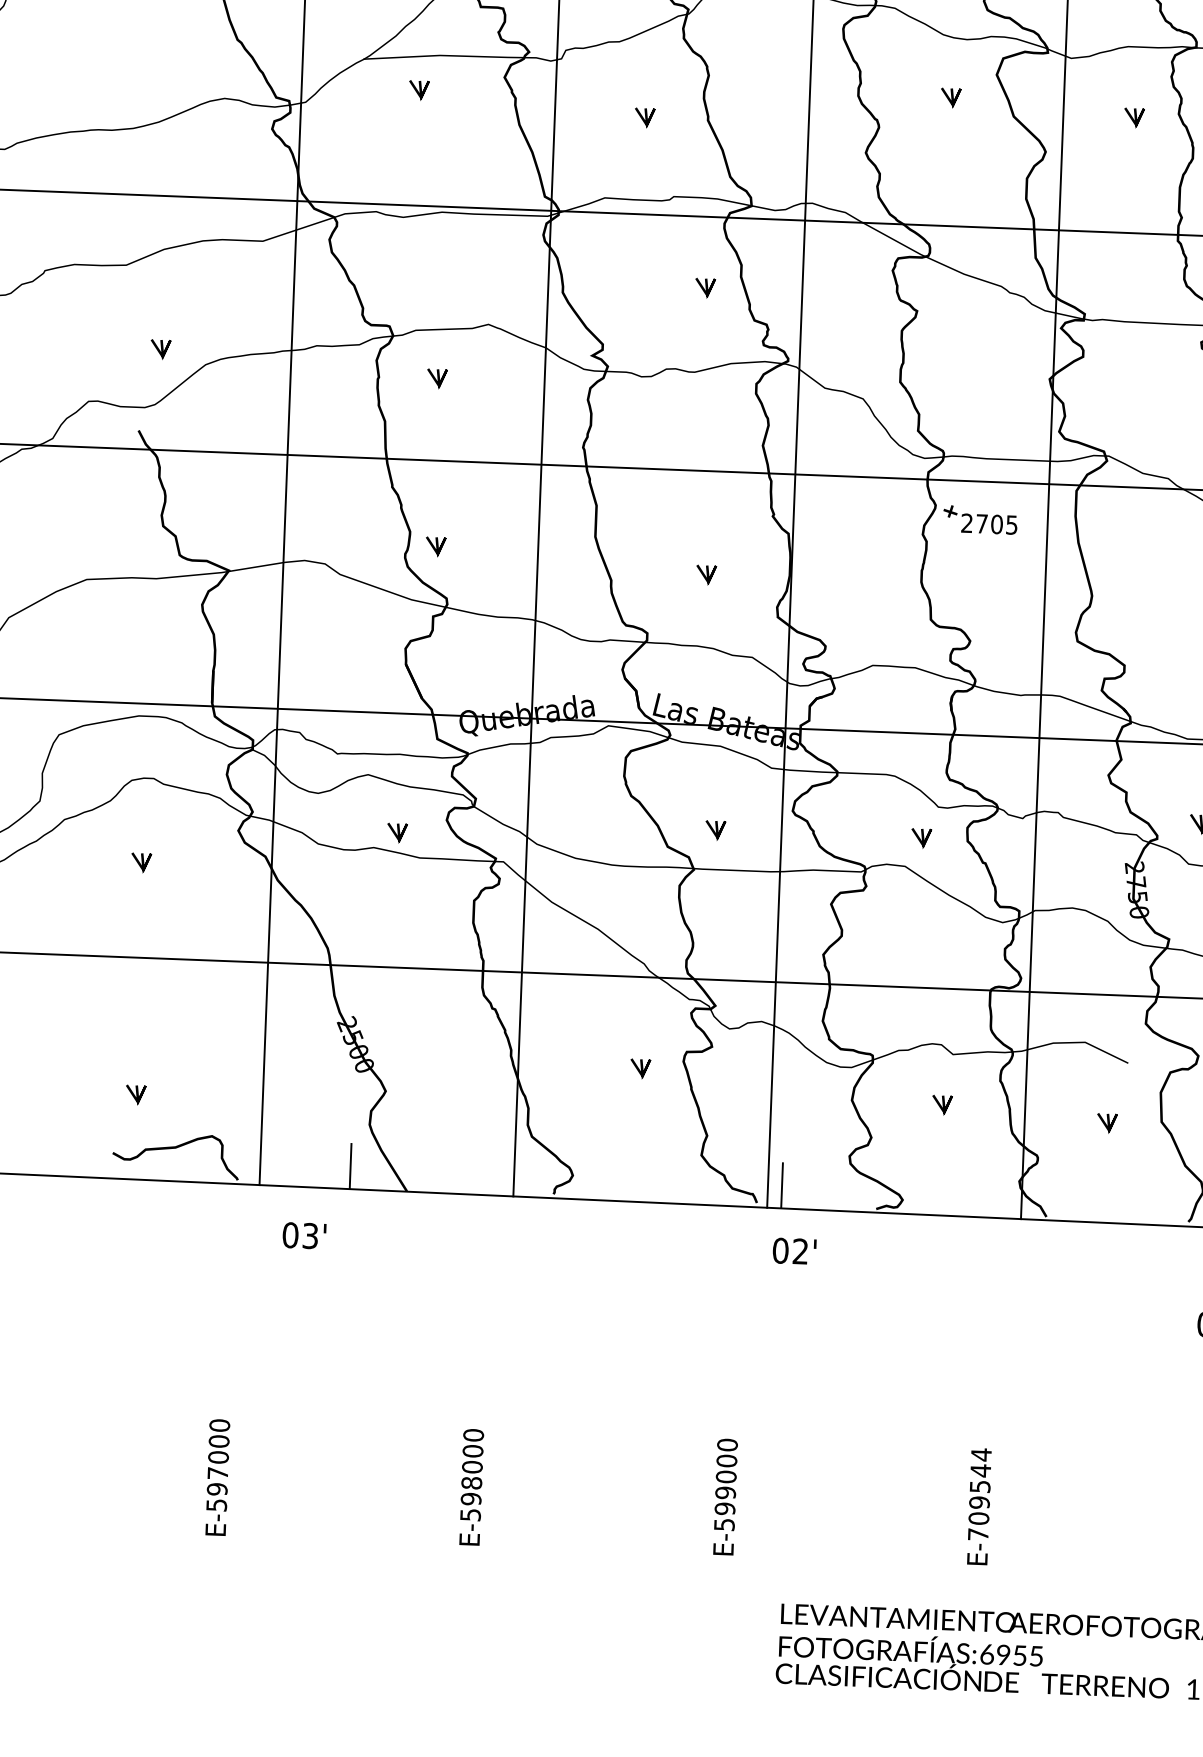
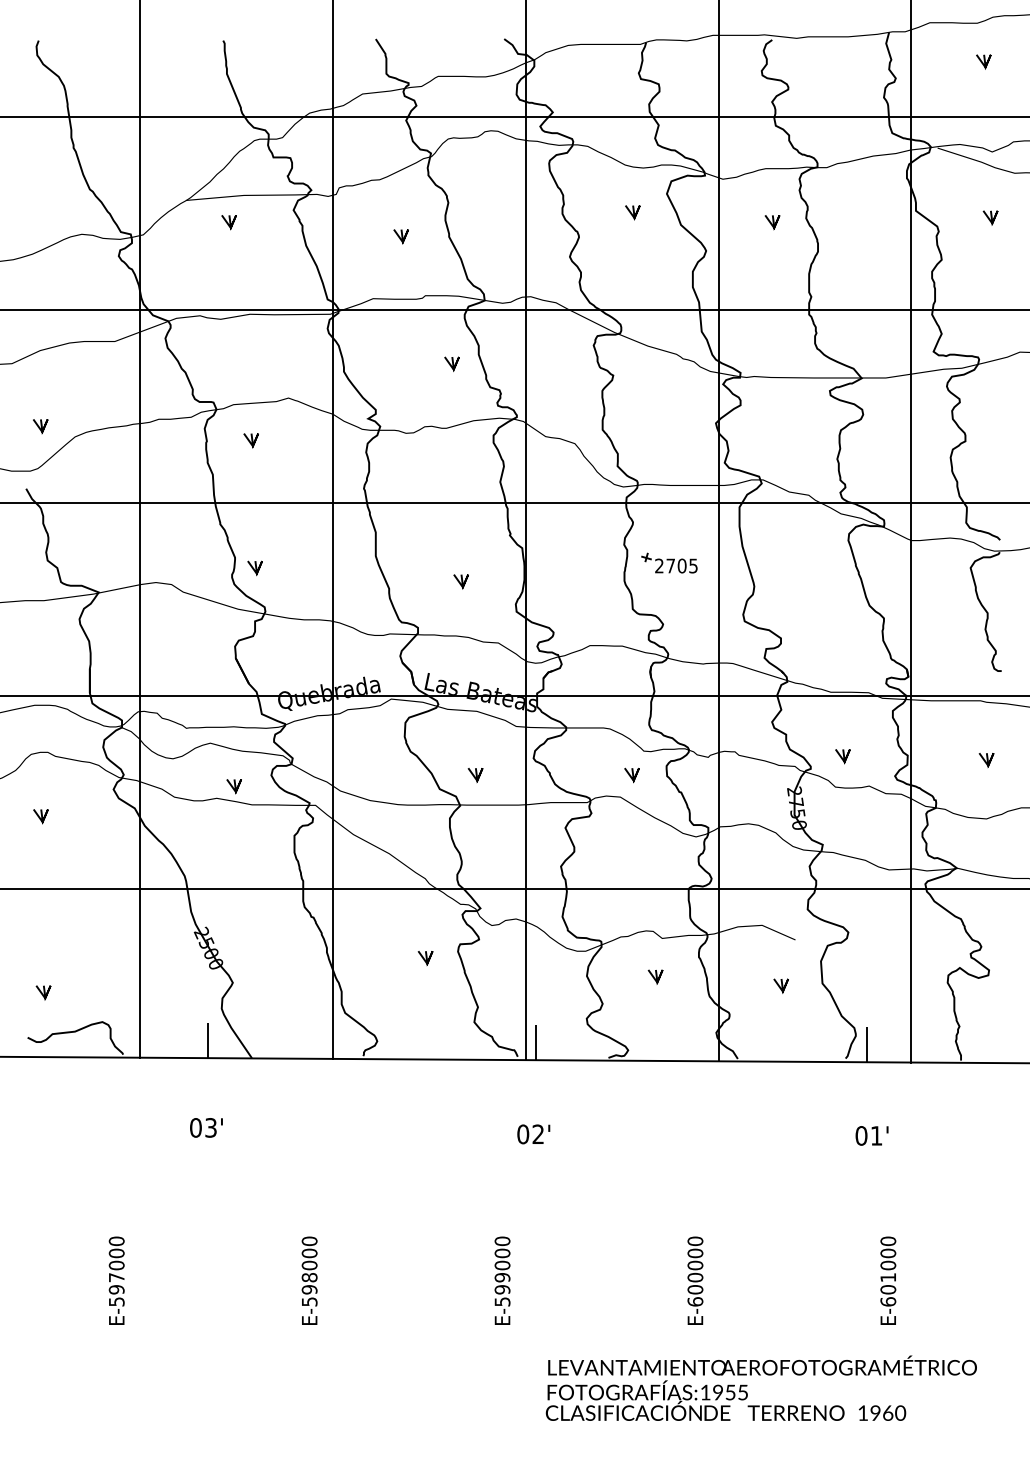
text: (980, 519) -> (669, 562), moved
text: (304, 1235) -> (206, 1127), moved
text: (794, 1251) -> (533, 1134), moved
text: (979, 1494) -> (695, 1271), E-709544 -> E-600000
text: (987, 1654) -> (705, 1392), 6955 -> 1955

